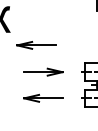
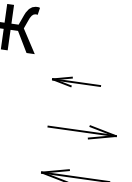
part: (36, 45) -> (76, 82), size x0.7

